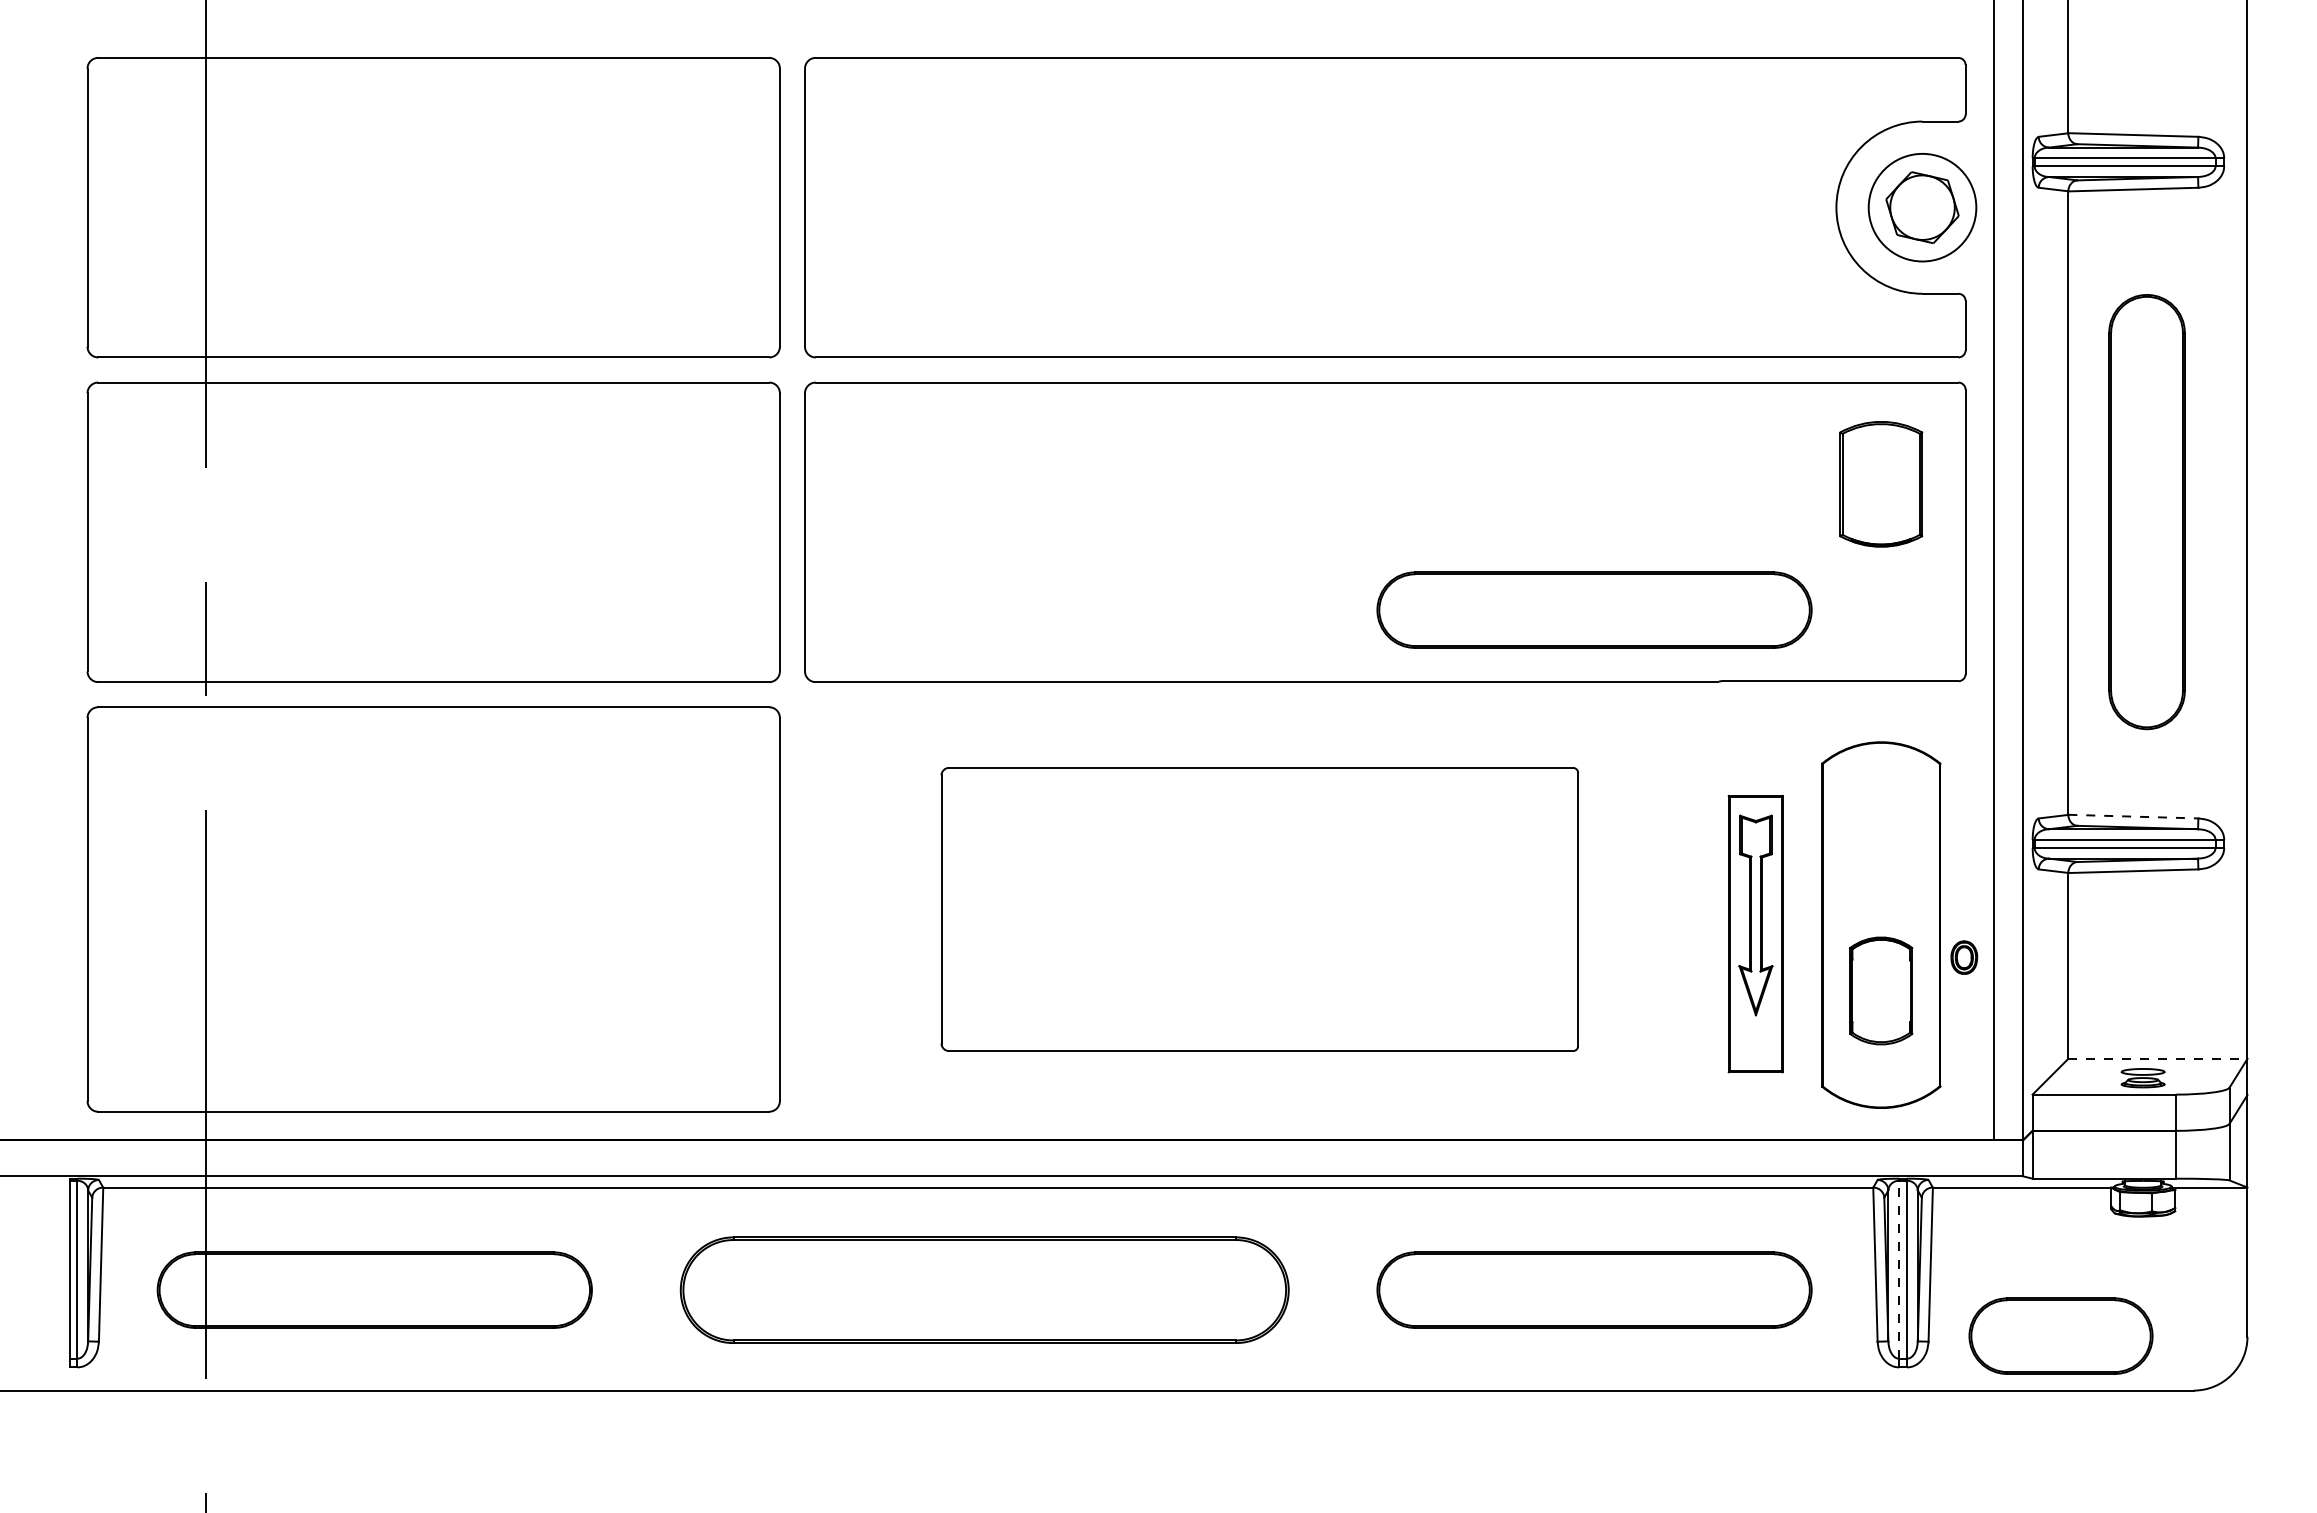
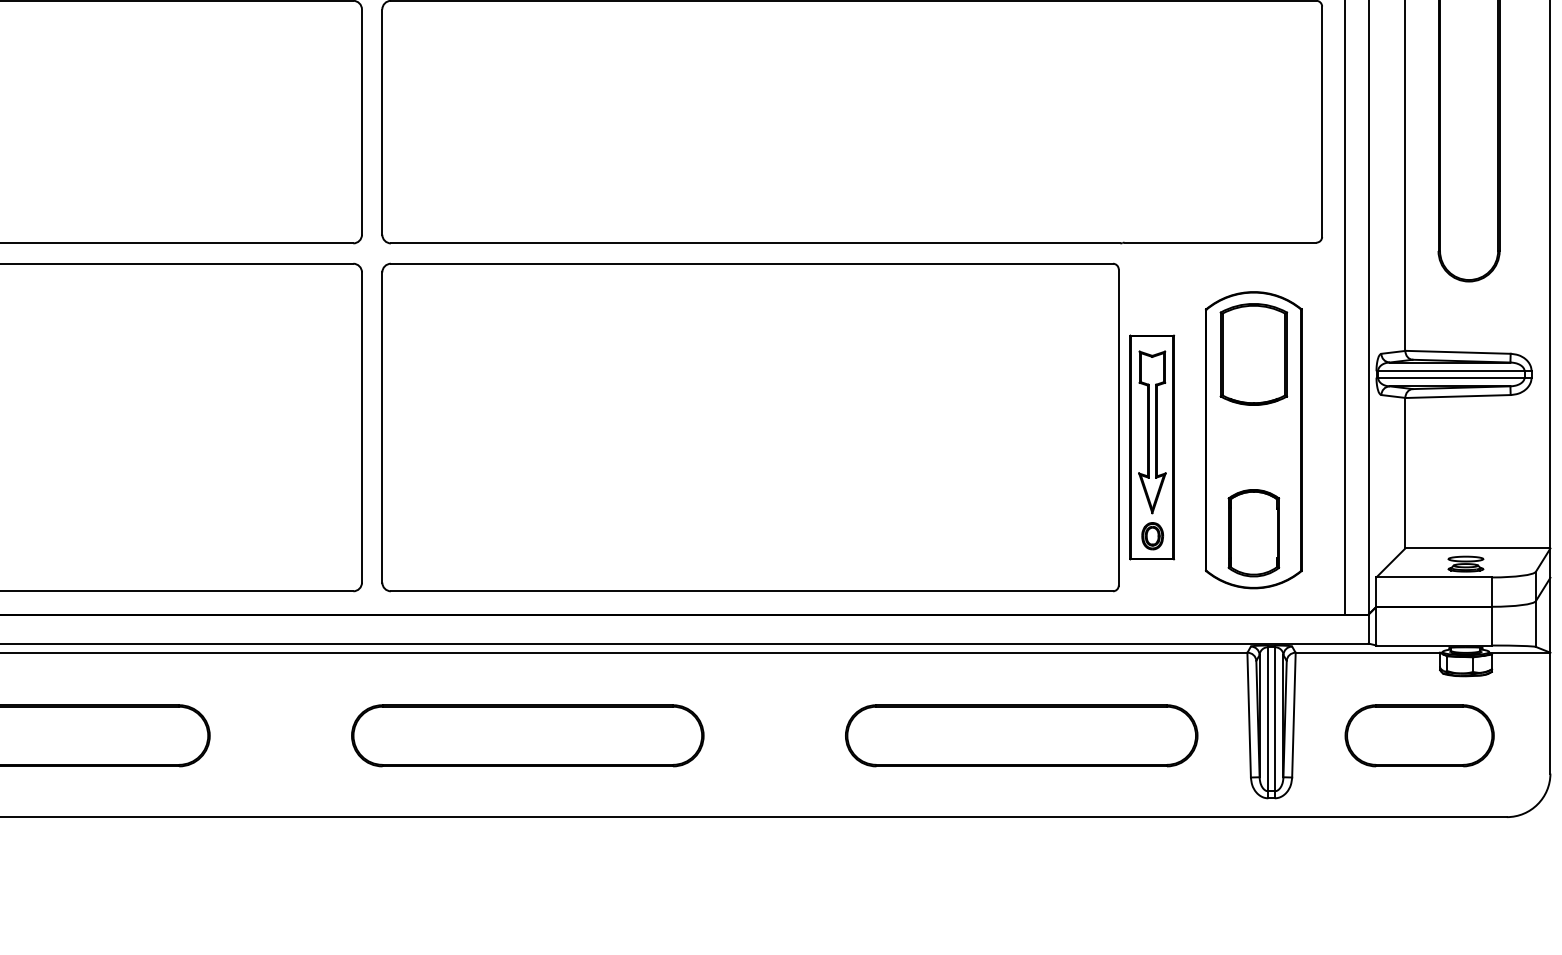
part: (1881, 484) -> (1254, 354), moved
part: (1594, 609) -> (1021, 184), removed
line: (2133, 816) -> (1458, 352), dashed -> solid
part: (1259, 909) -> (750, 427), size x1.43
part: (1964, 957) -> (1152, 536), moved
part: (1881, 990) -> (1254, 532), moved
line: (2157, 1058) -> (1477, 548), dashed -> solid
line: (1899, 1269) -> (1268, 719), dashed -> solid
part: (984, 1289) -> (527, 735), size x0.71
part: (2060, 1335) -> (1419, 735), moved

